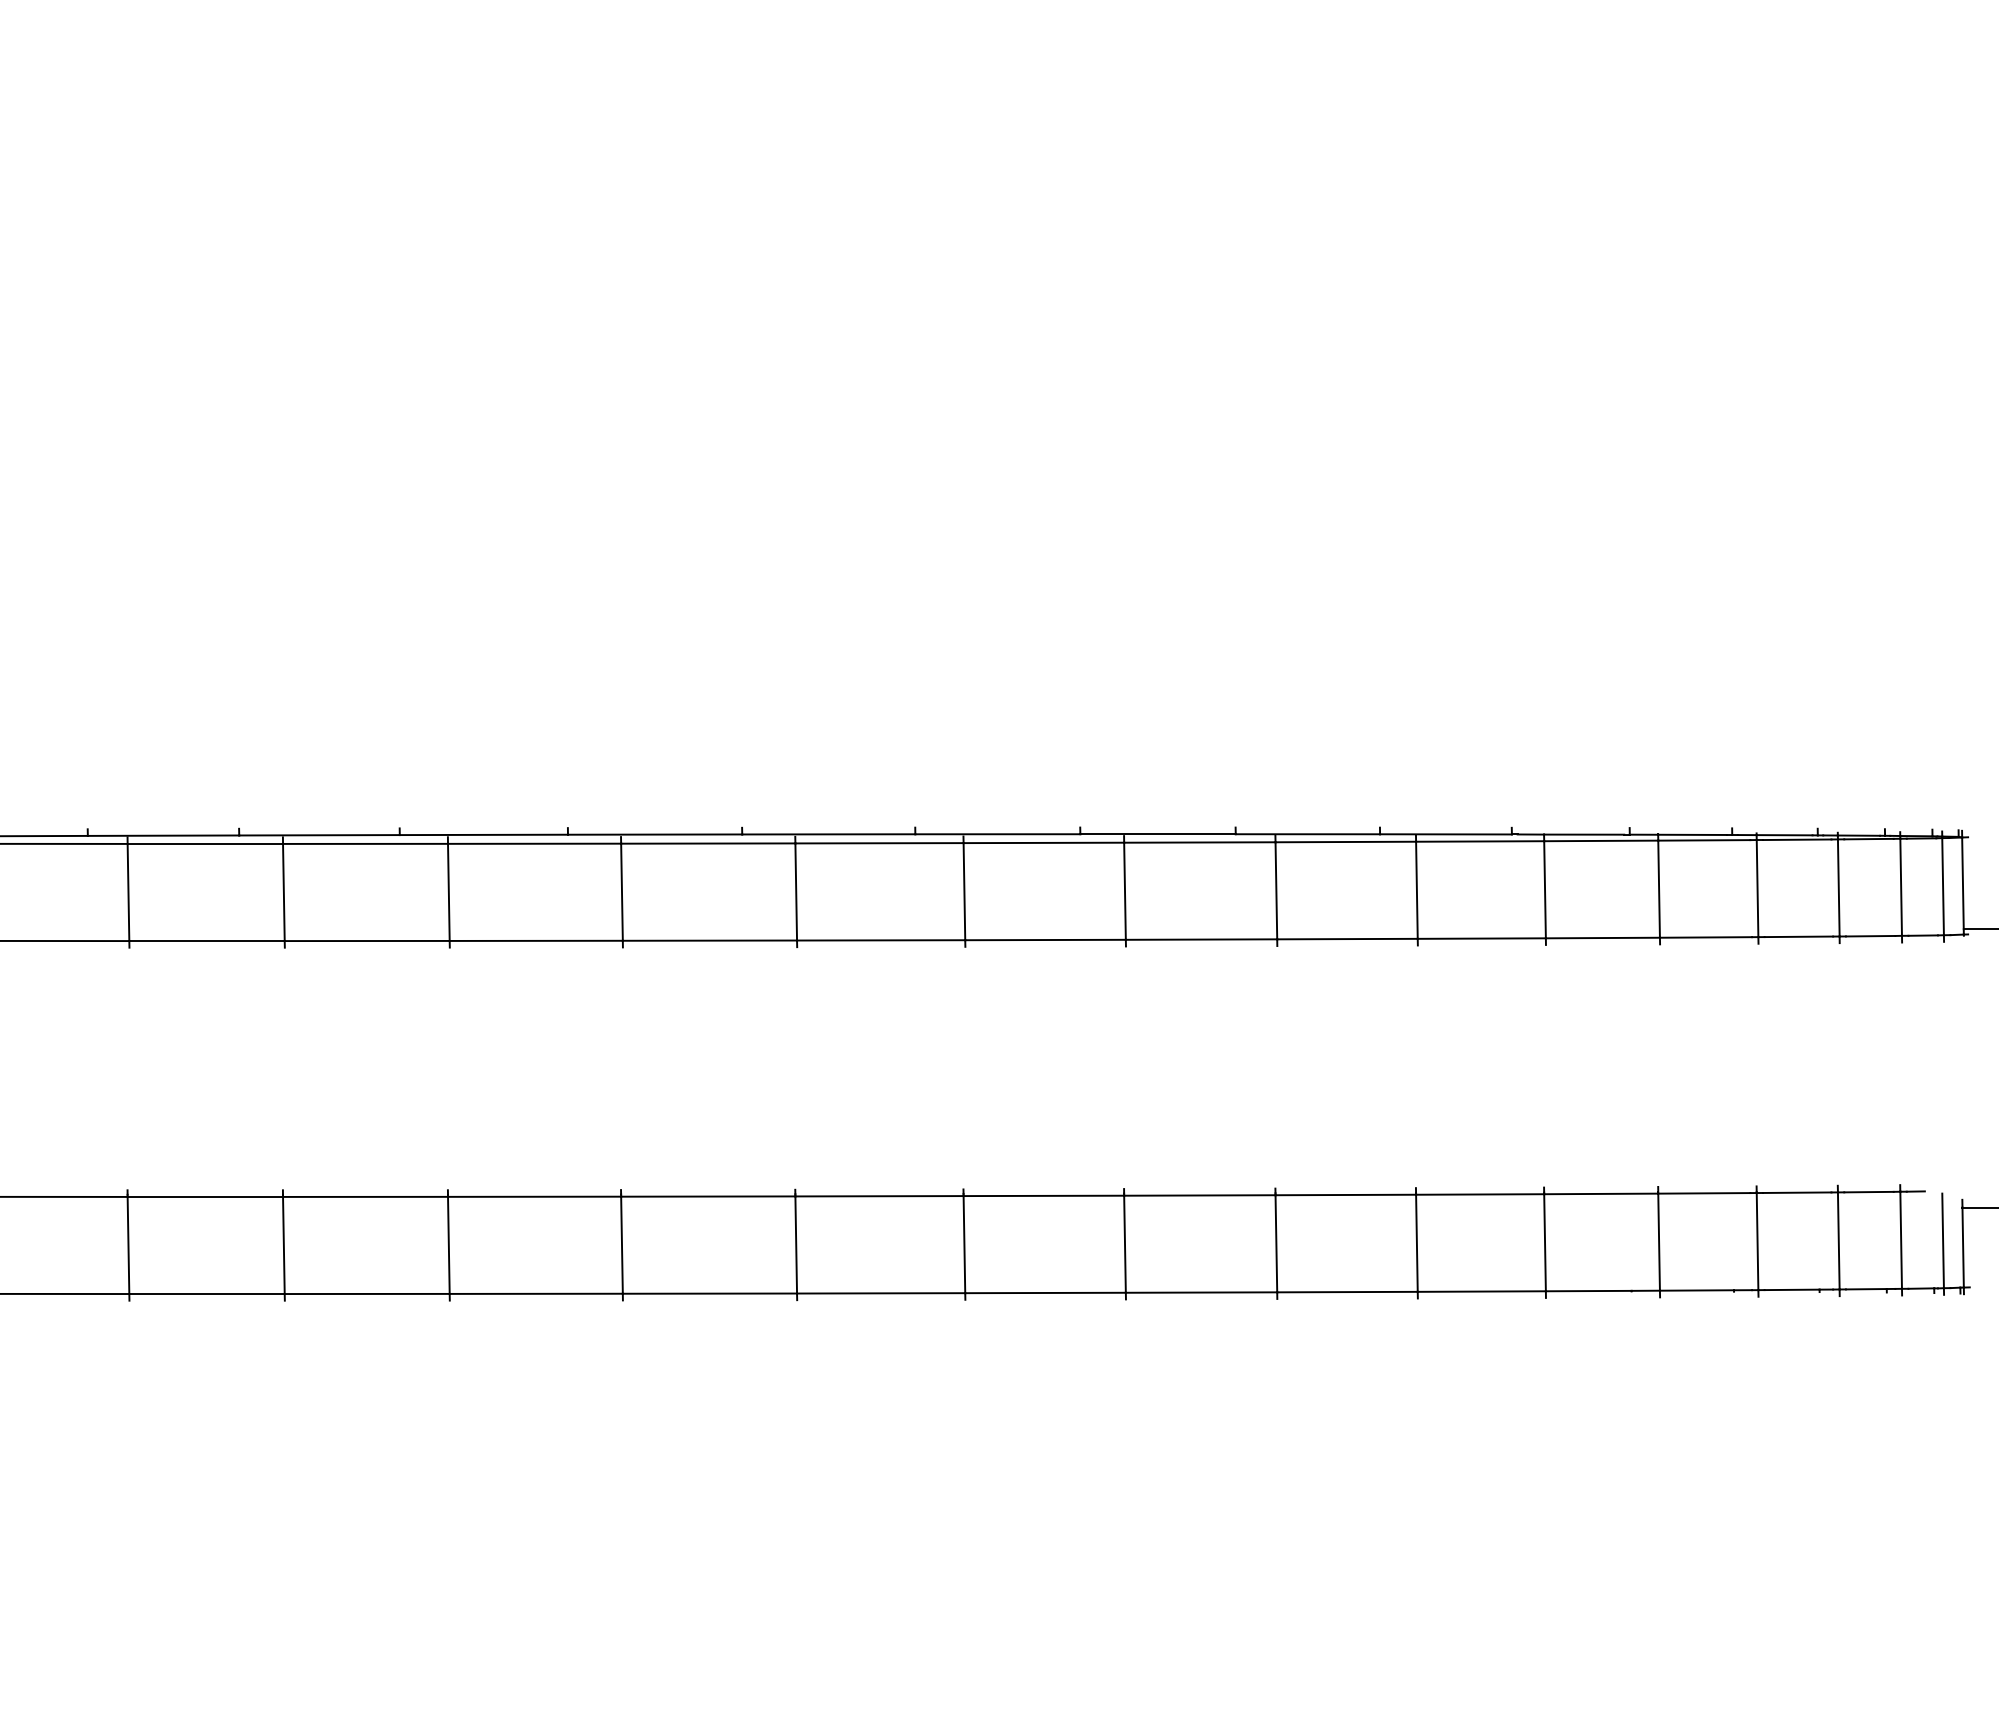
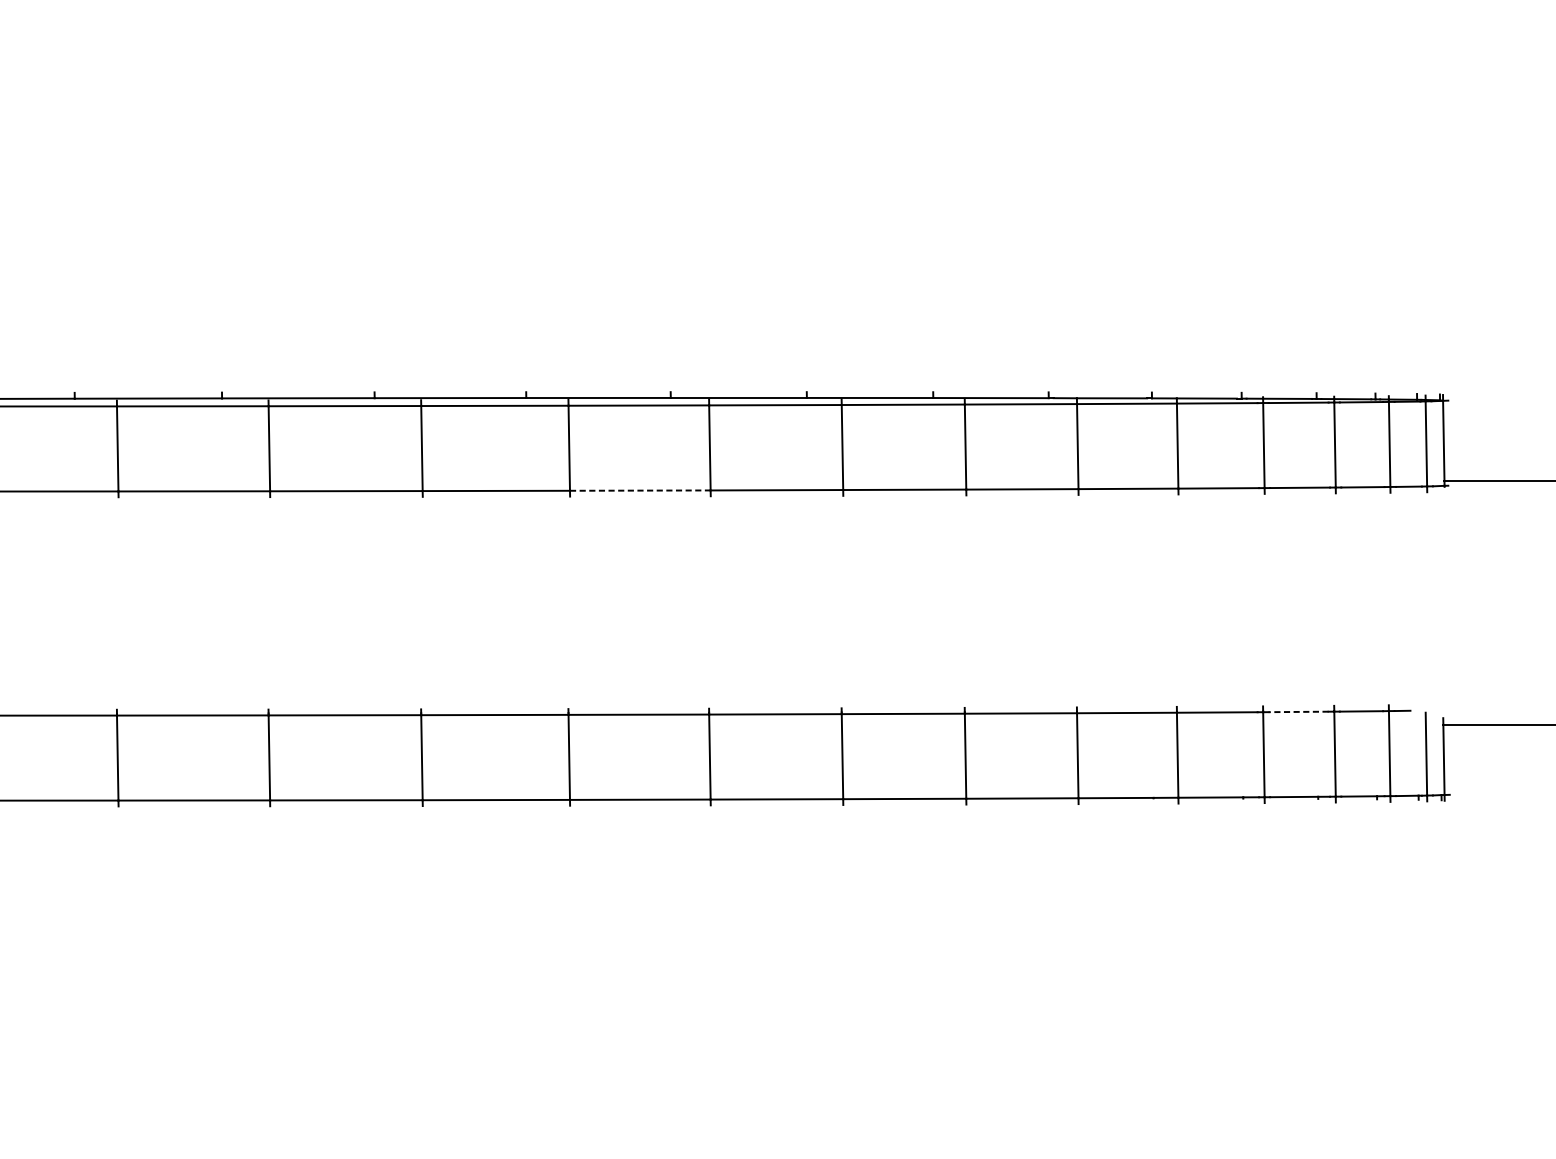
line: (1046, 940) -> (641, 491), solid -> dashed
line: (1796, 1192) -> (1298, 711), solid -> dashed

